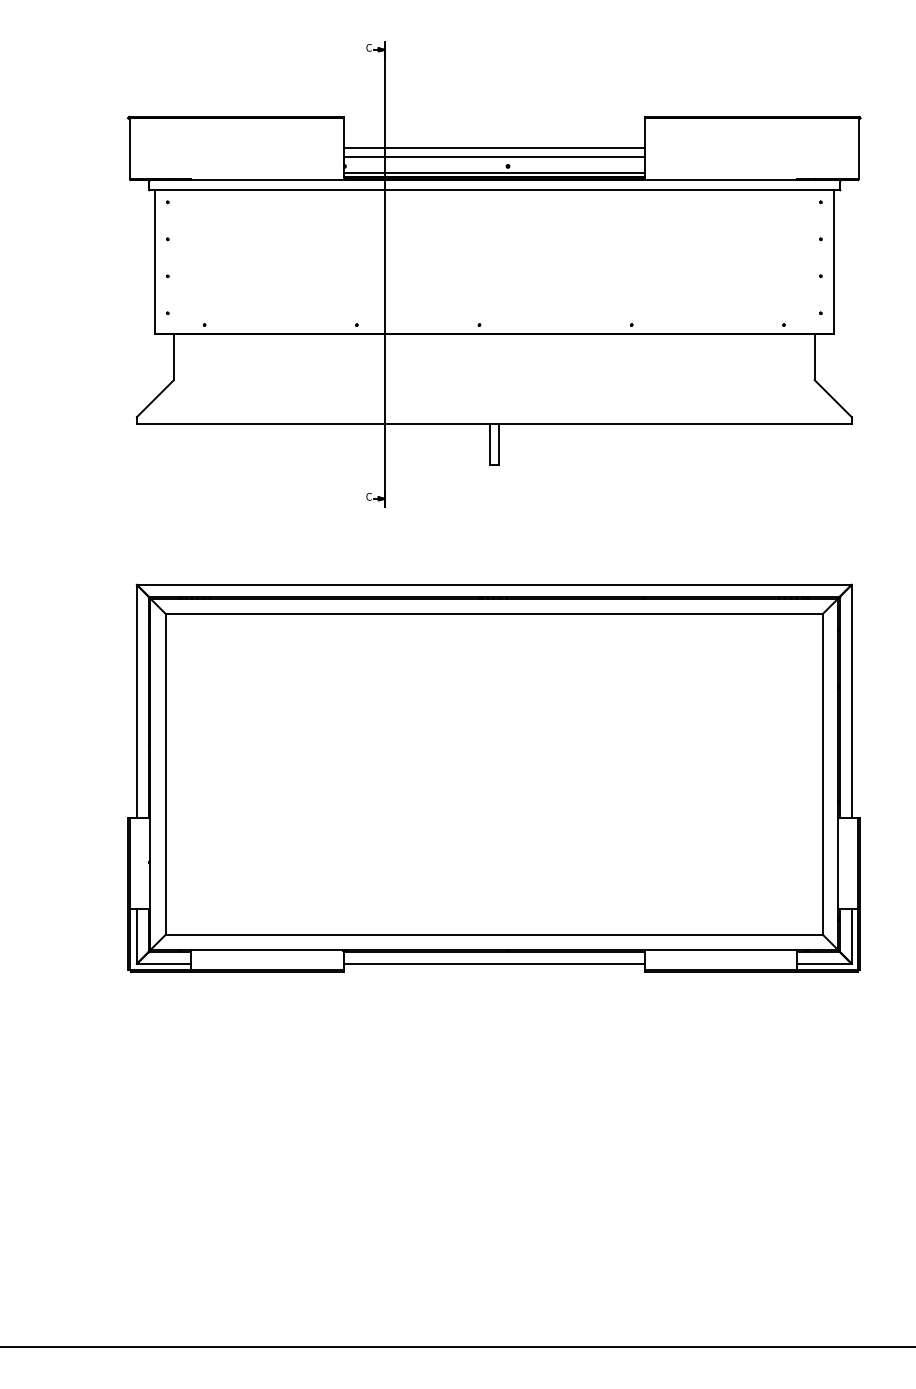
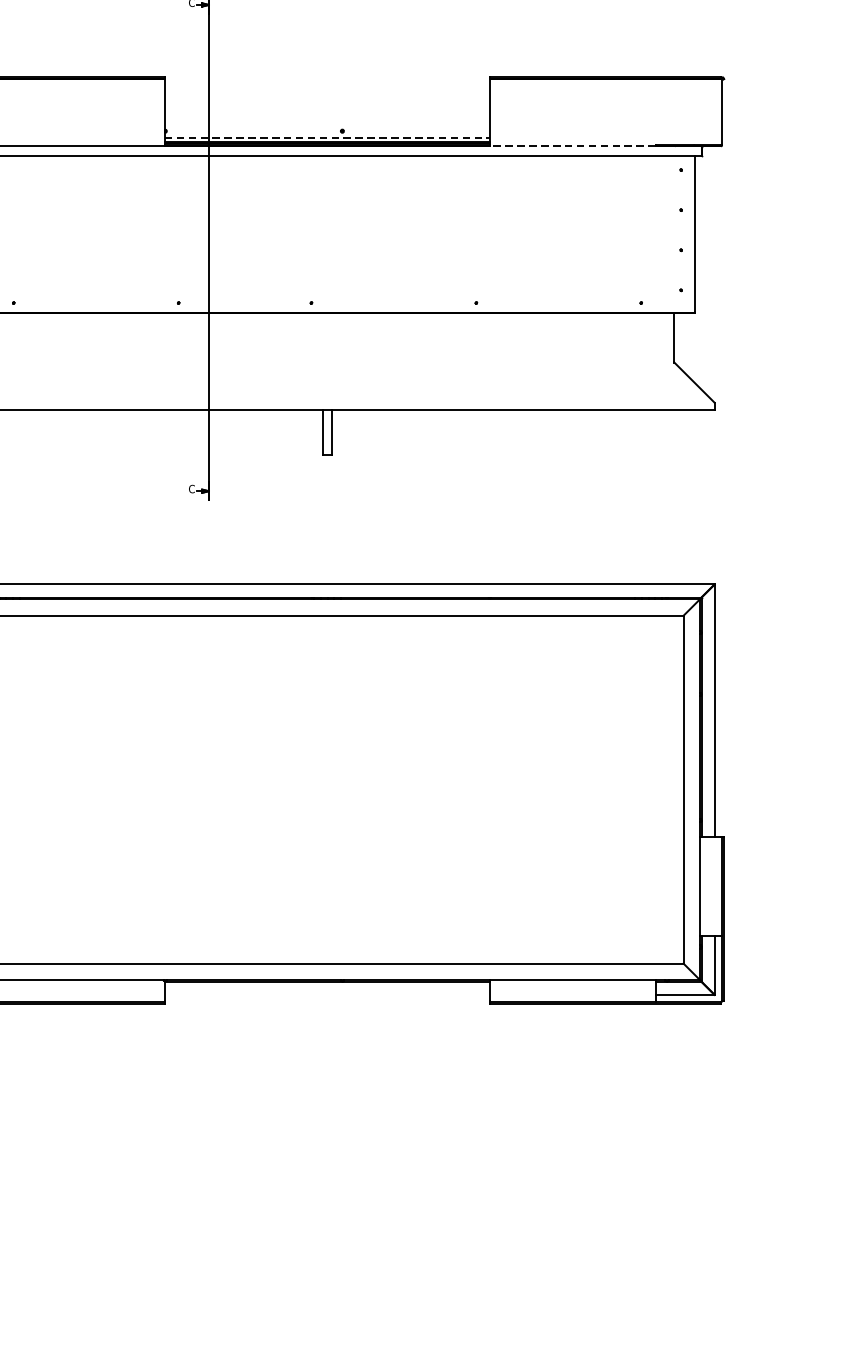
line: (494, 147) -> (327, 110), removed
line: (494, 157) -> (327, 121), removed
line: (494, 172) -> (327, 137), solid -> dashed
line: (720, 180) -> (572, 146), solid -> dashed
line: (494, 964) -> (327, 995), removed

